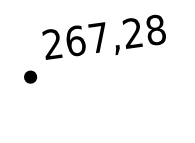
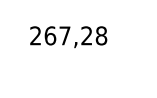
part: (31, 76) -> (19, 54), removed

